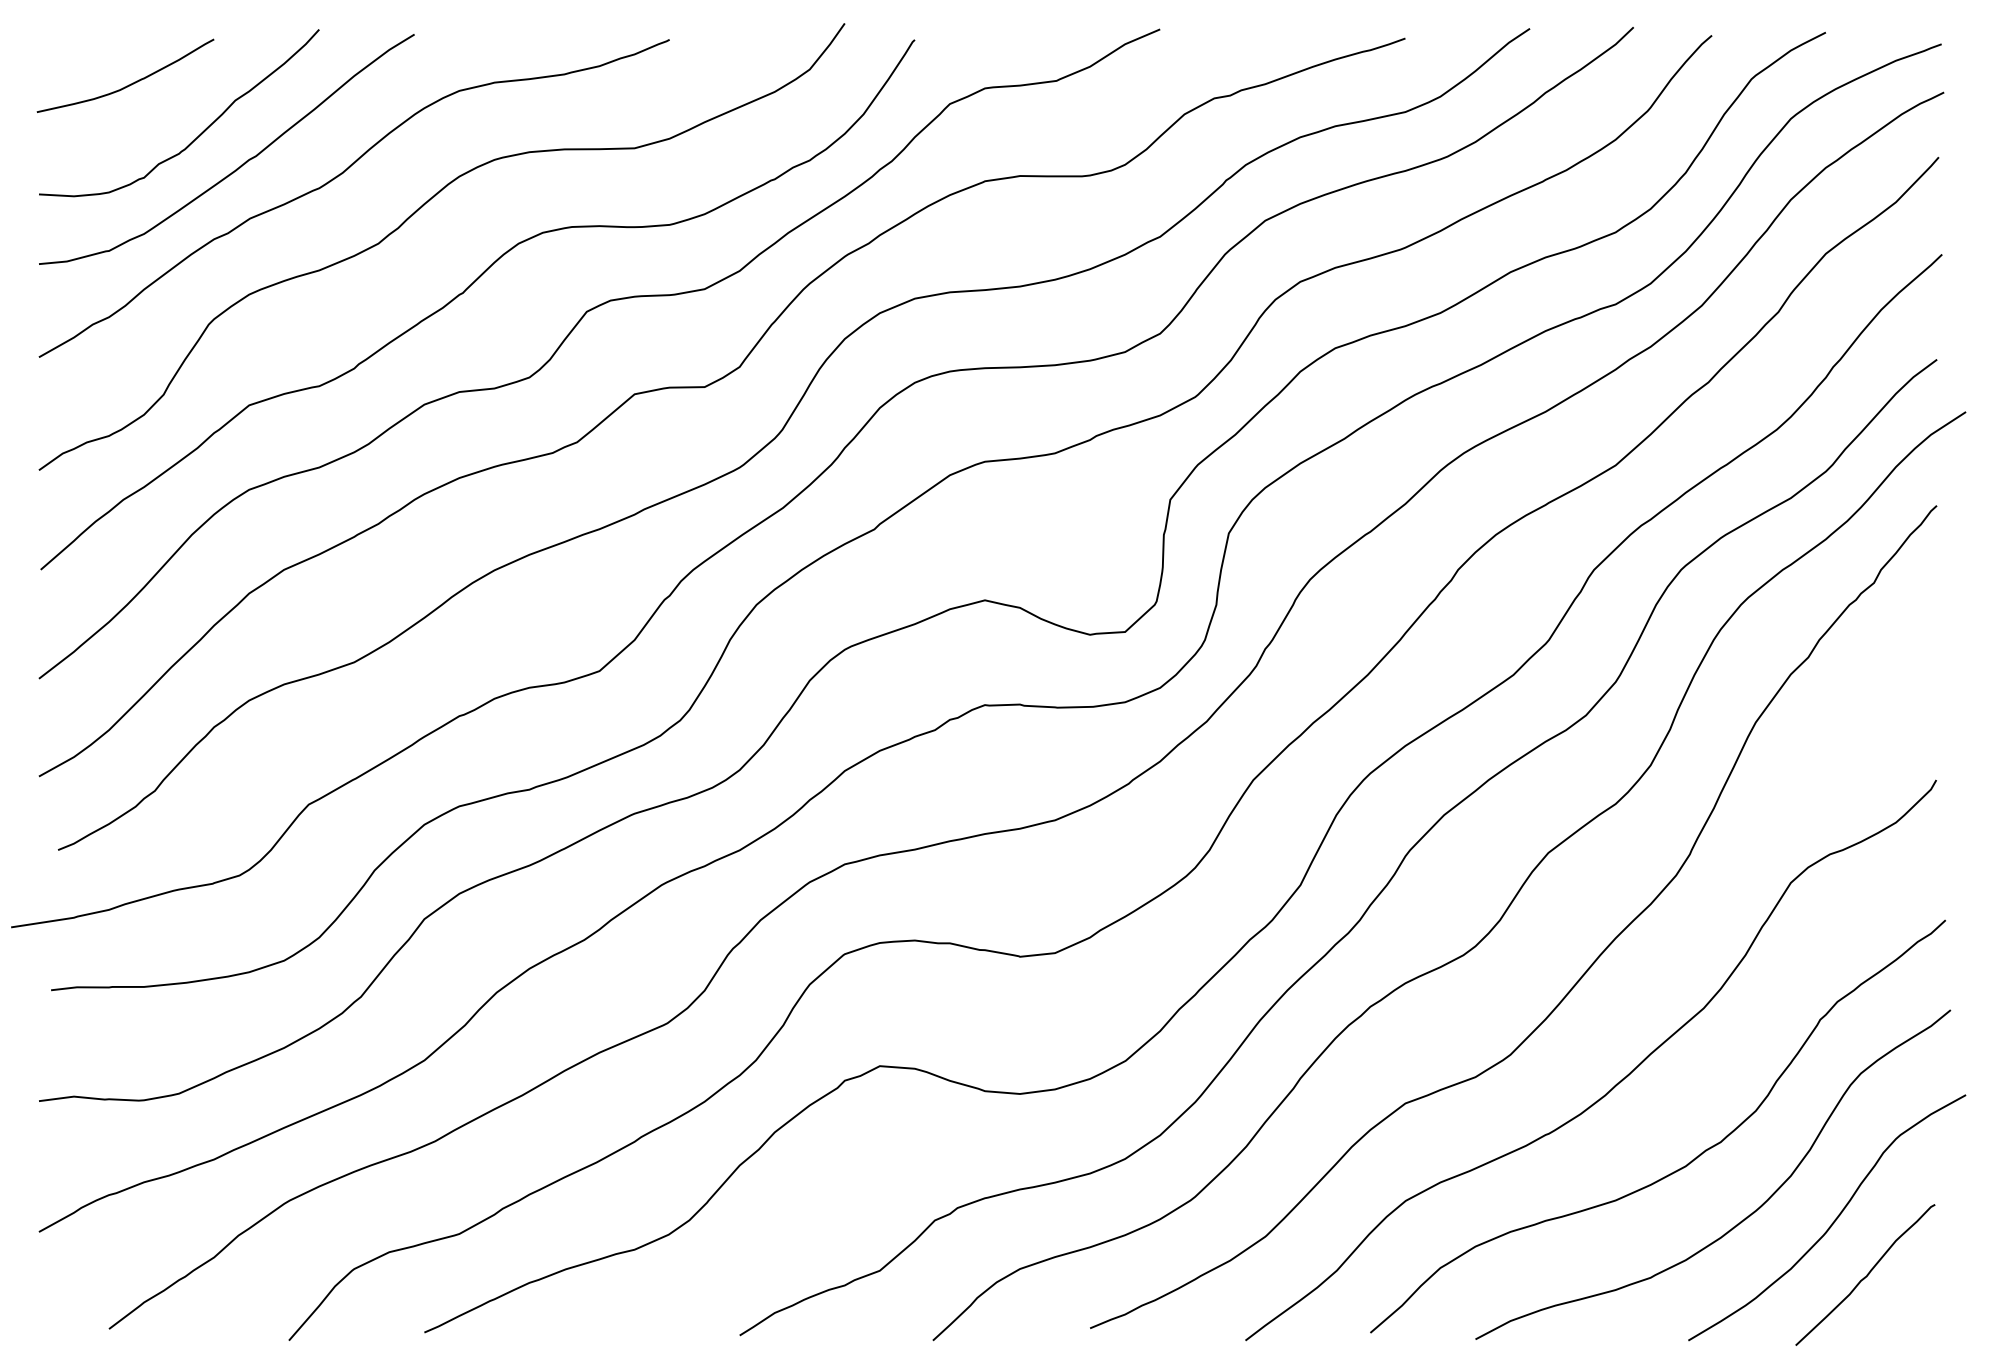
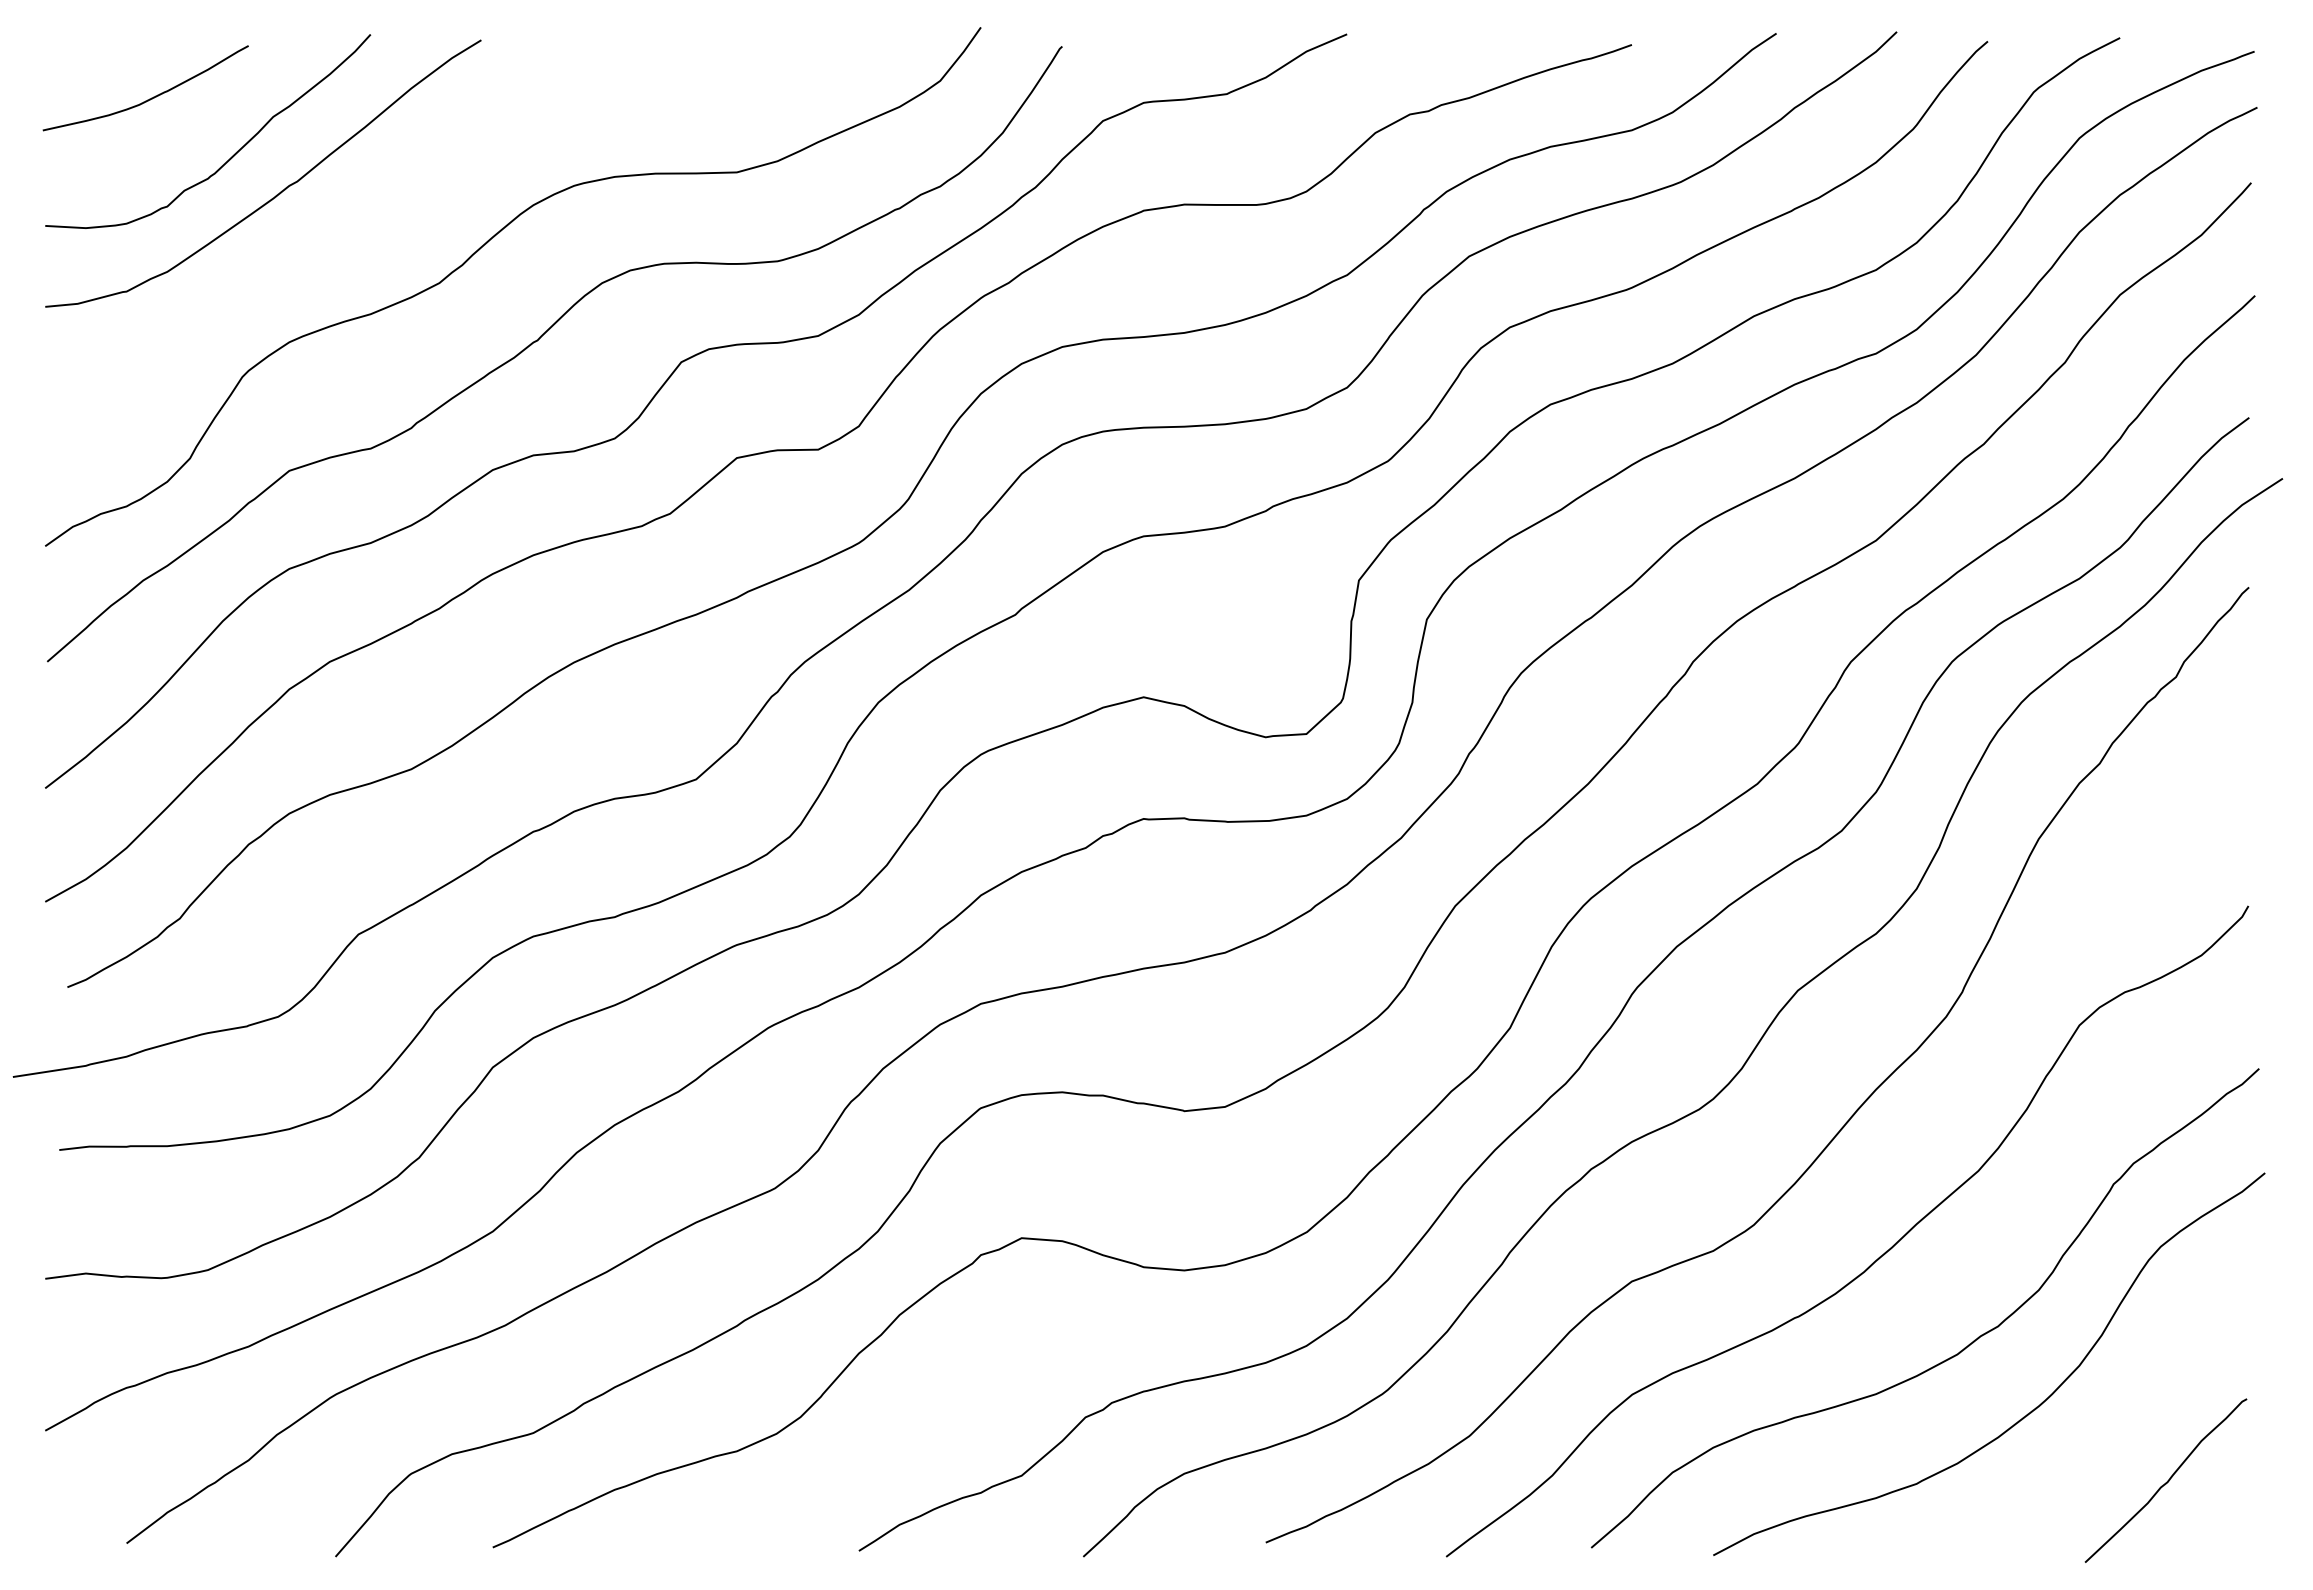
curve: (339, 175) -> (394, 204), removed
curve: (1832, 1223) -> (2127, 1420), removed

